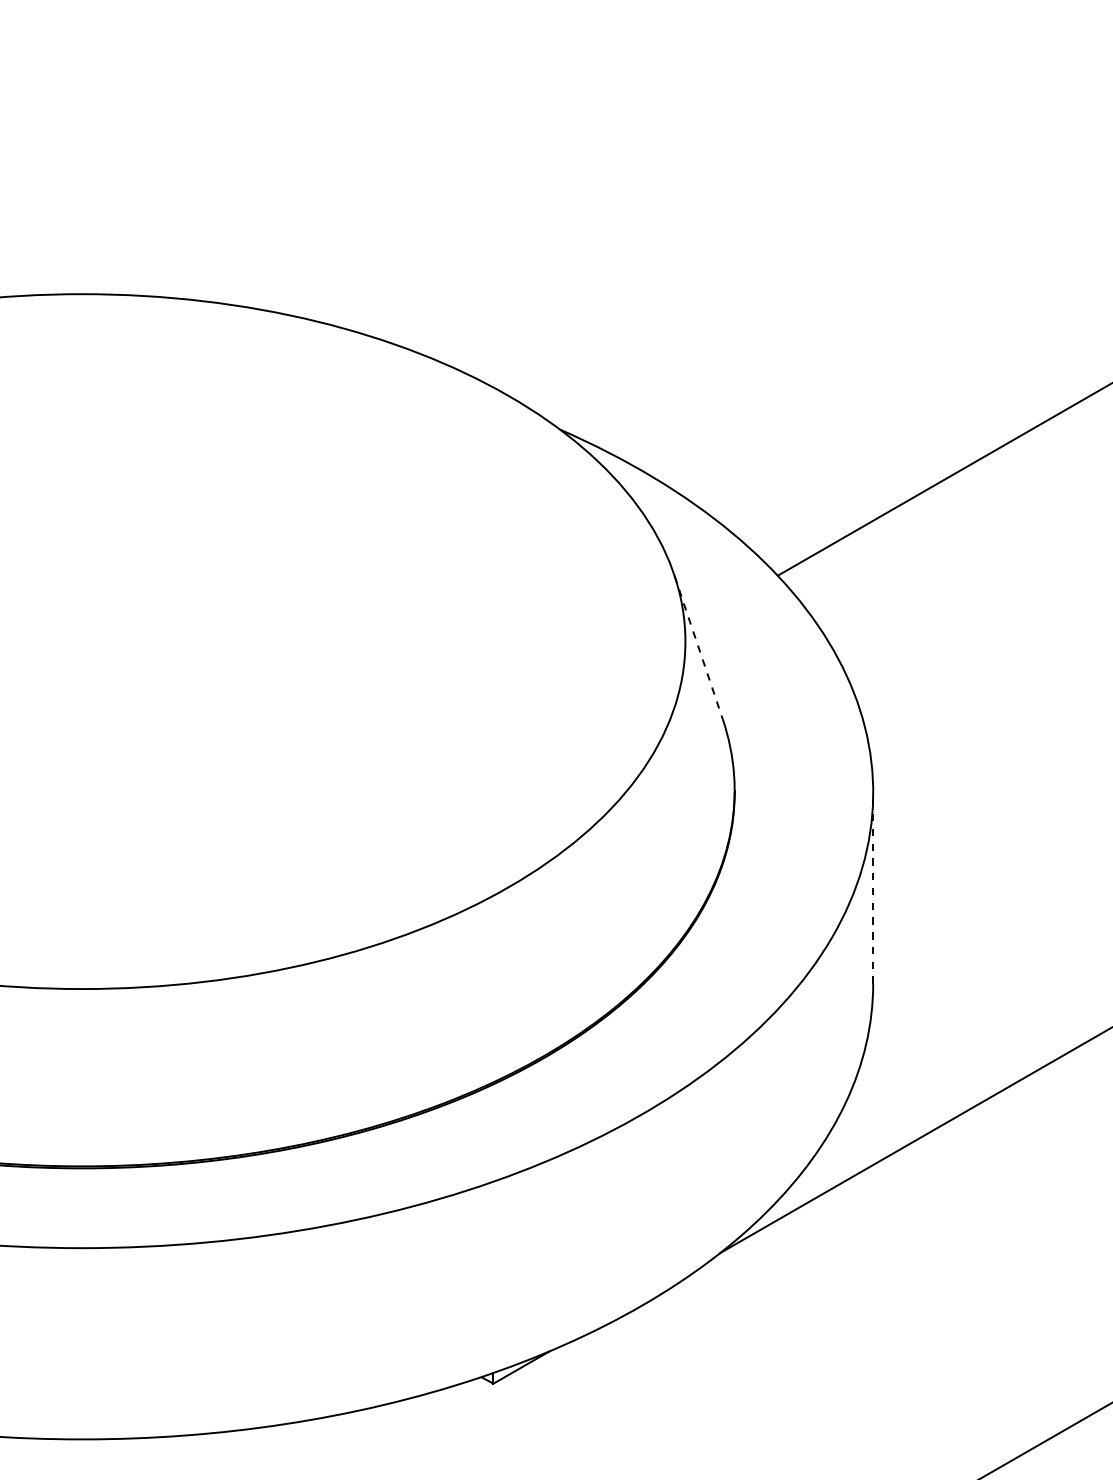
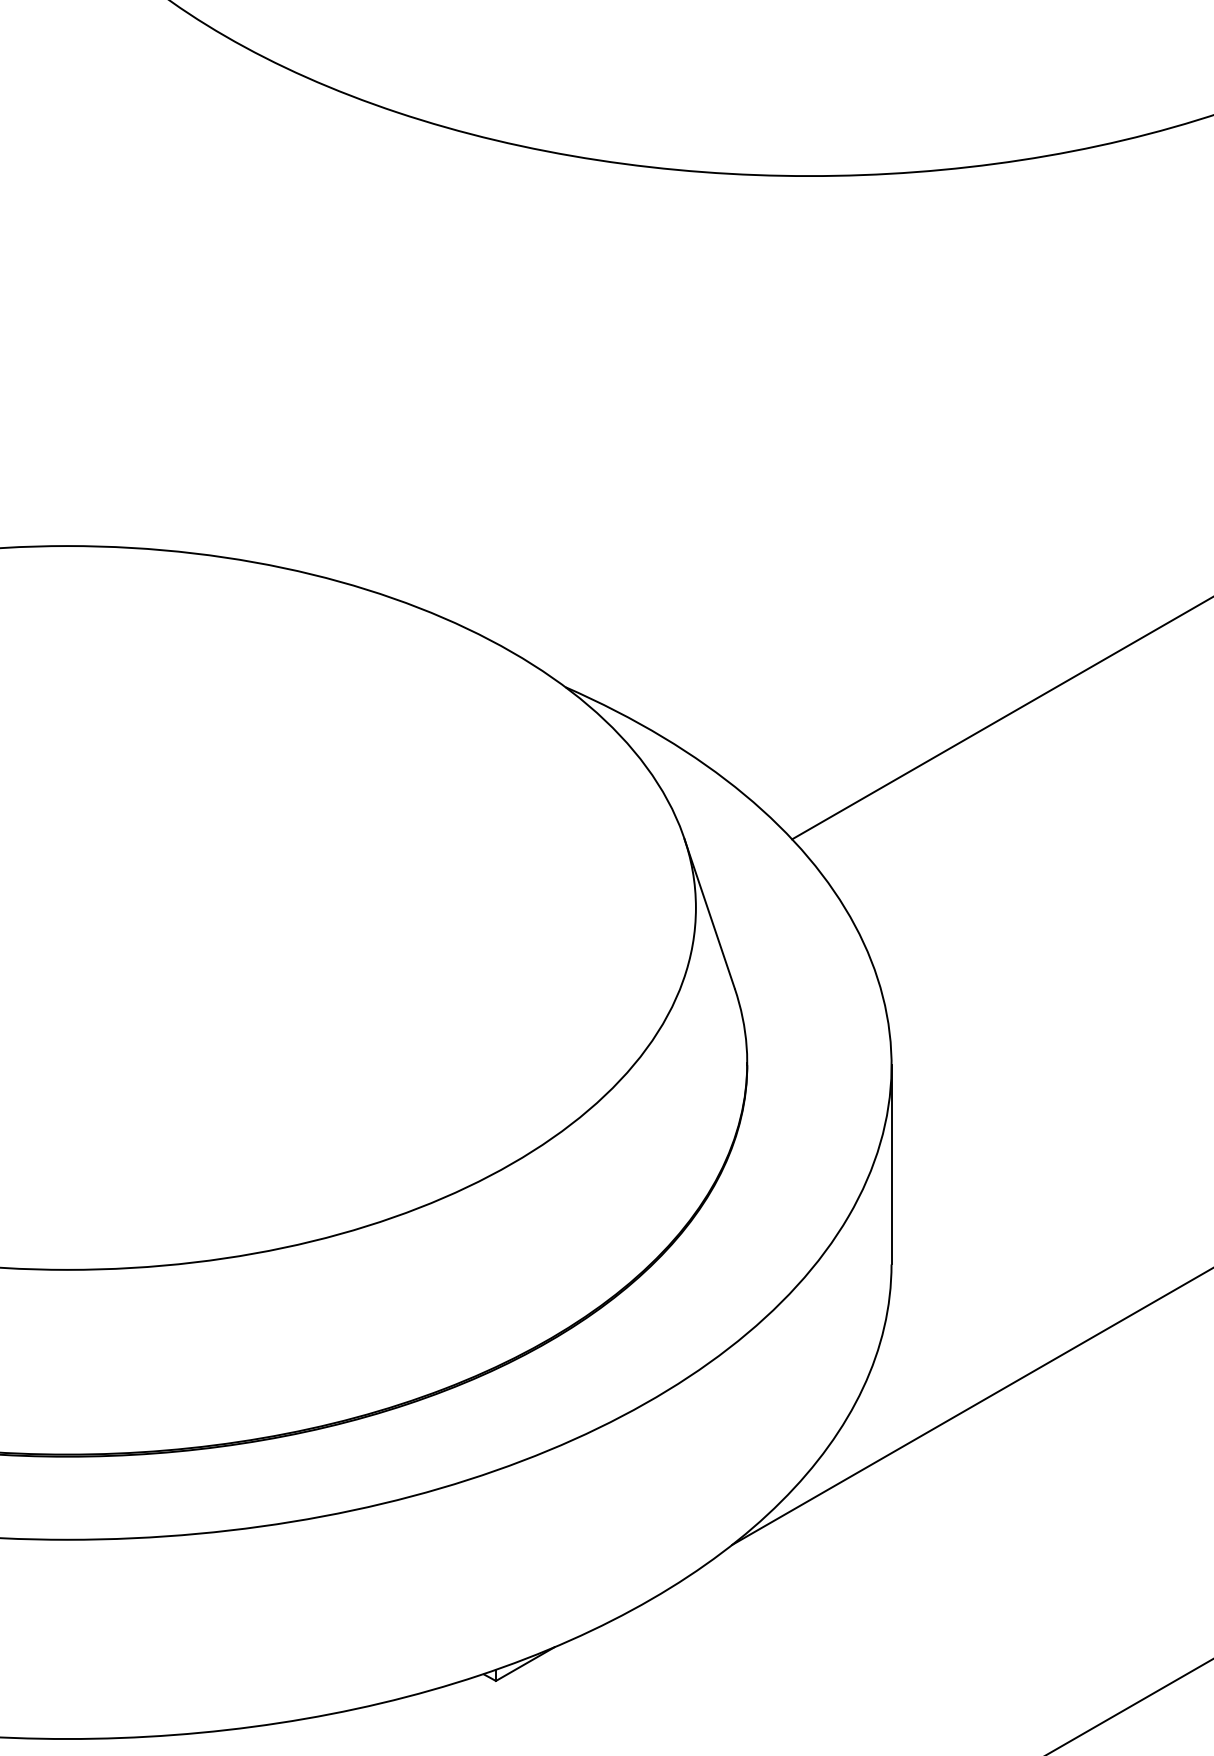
line: (698, 646) -> (709, 913), dashed -> solid
line: (873, 887) -> (891, 1164), dashed -> solid

